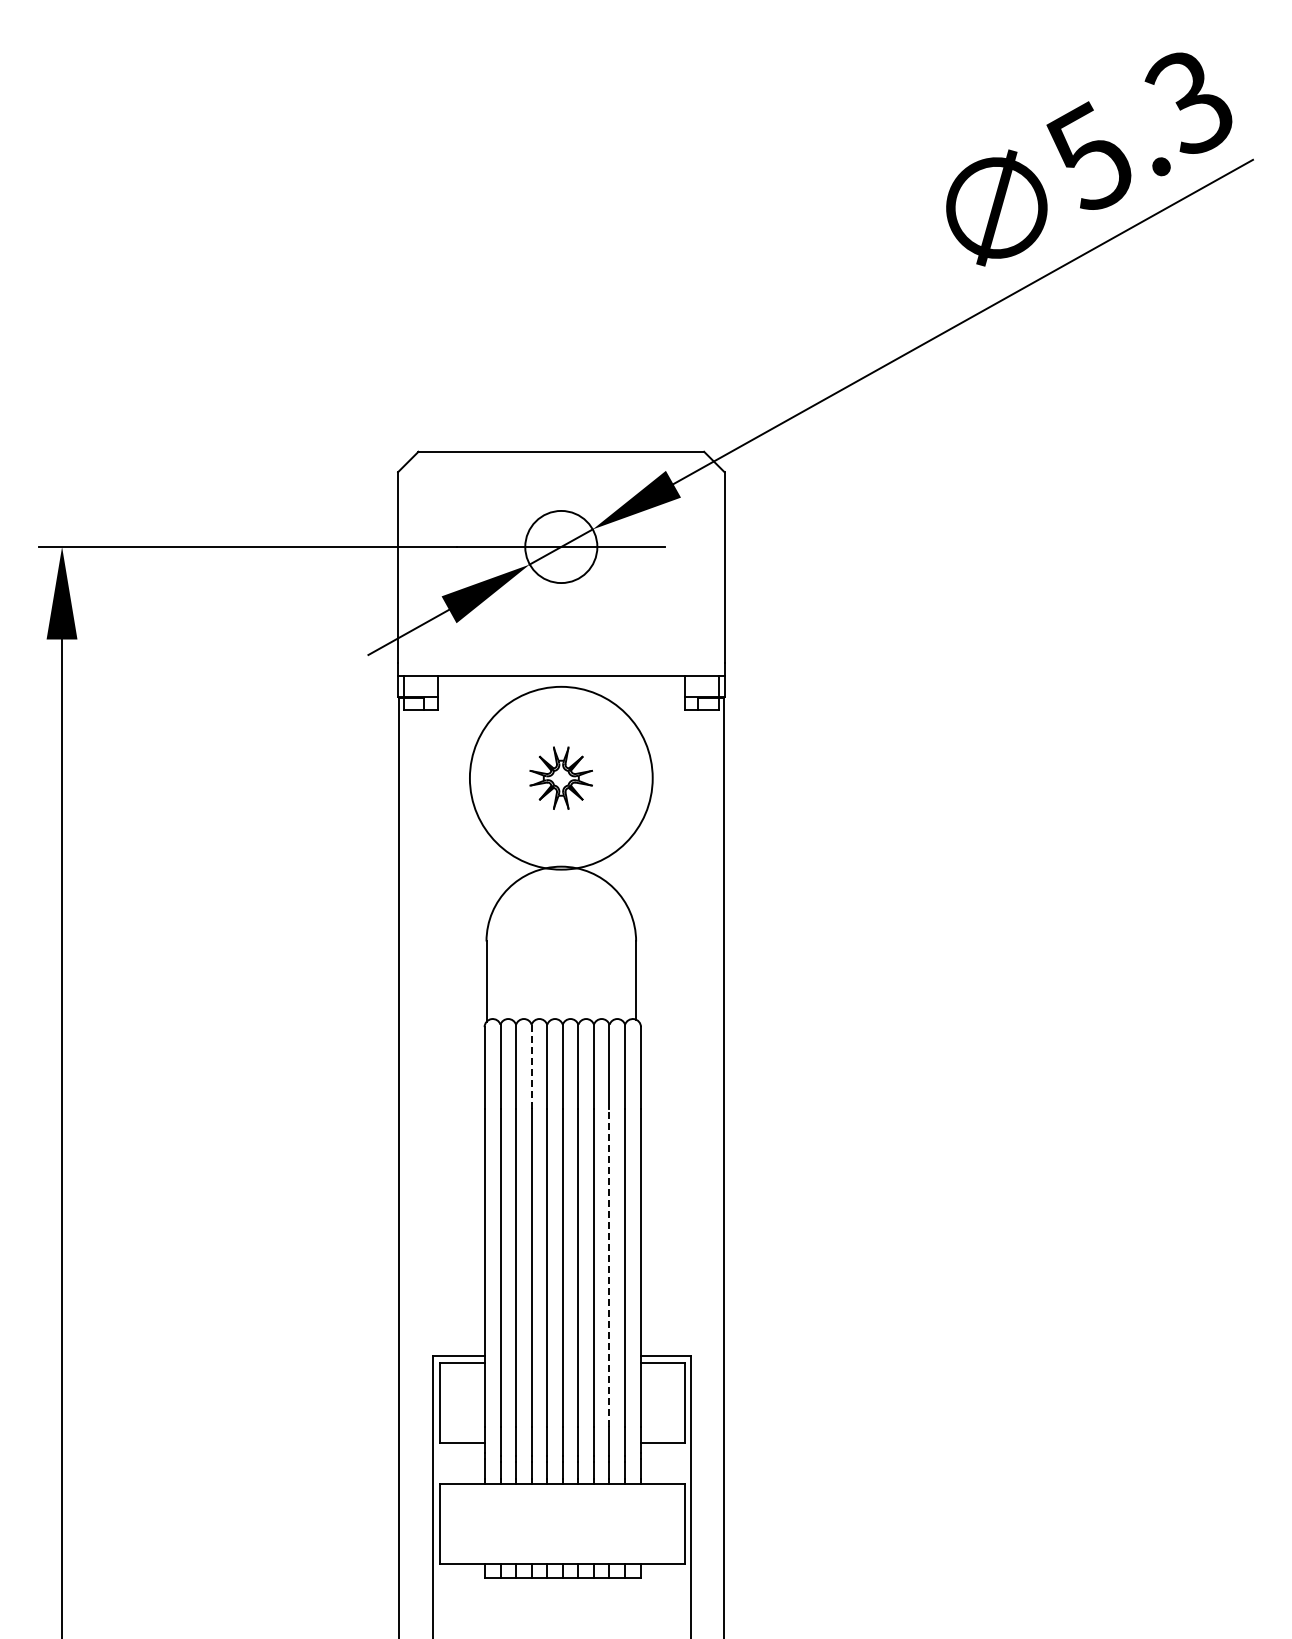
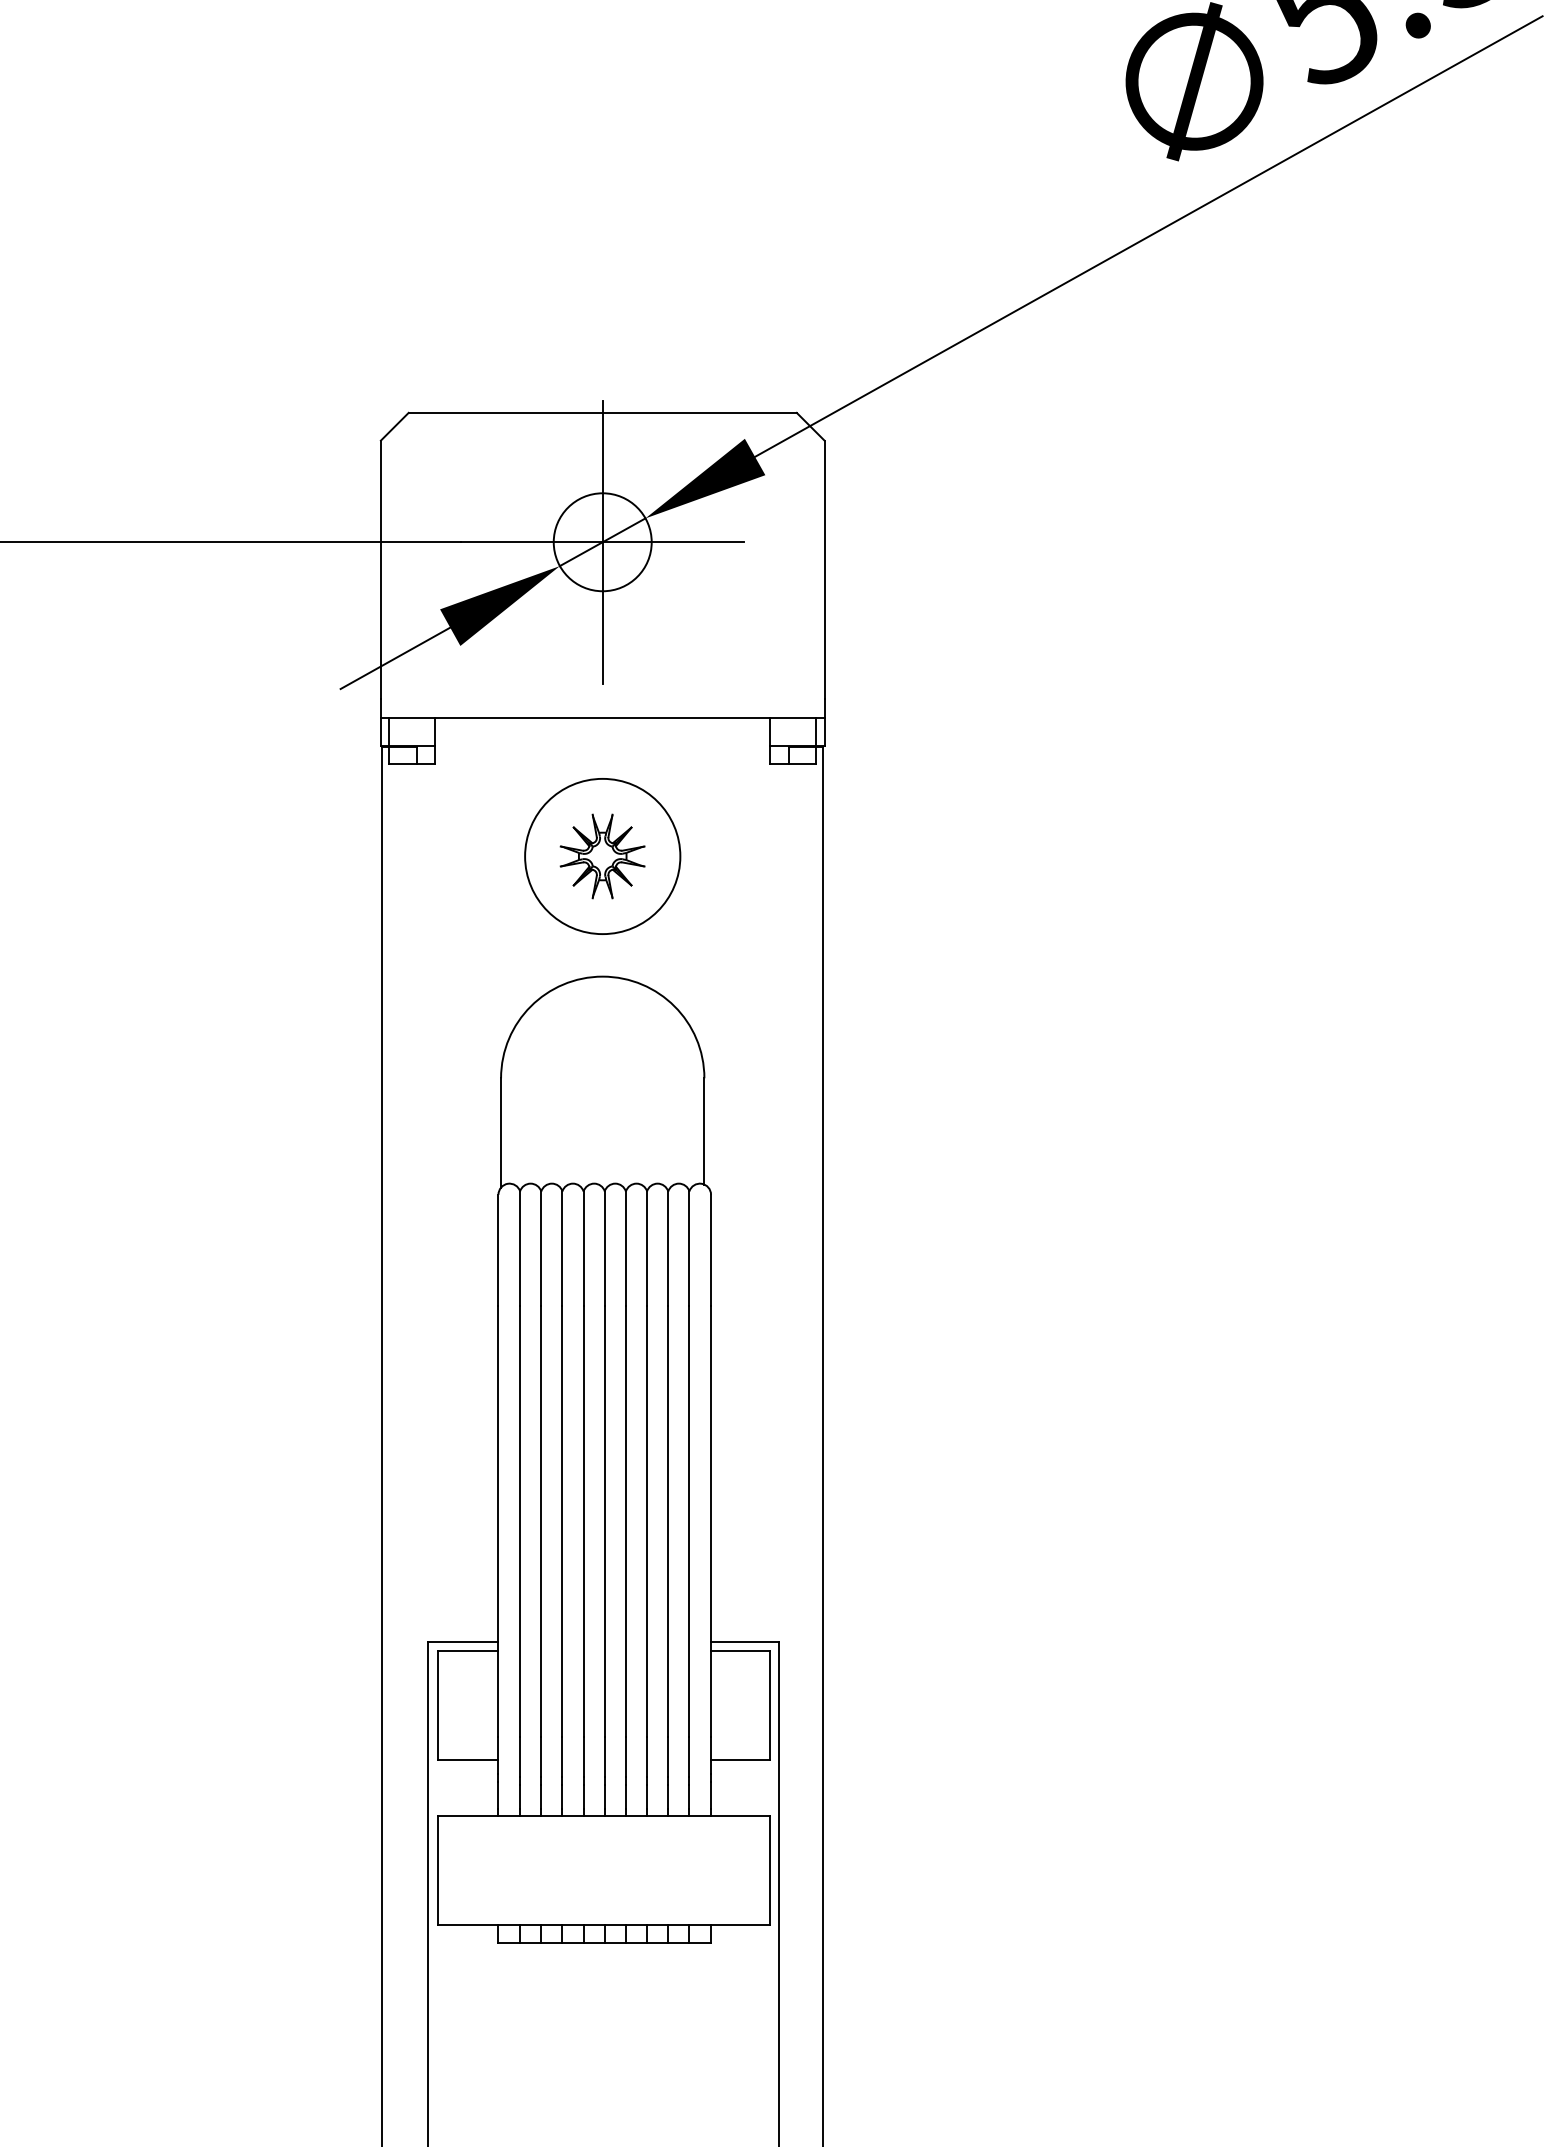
line: (561, 546) -> (602, 541), added
circle: (561, 778) -> (602, 856), size x0.62
line: (531, 1067) -> (562, 1249), dashed -> solid
line: (609, 1267) -> (668, 1521), dashed -> solid

